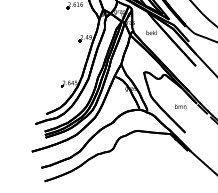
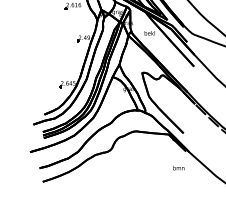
text: (180, 107) -> (178, 168), moved

